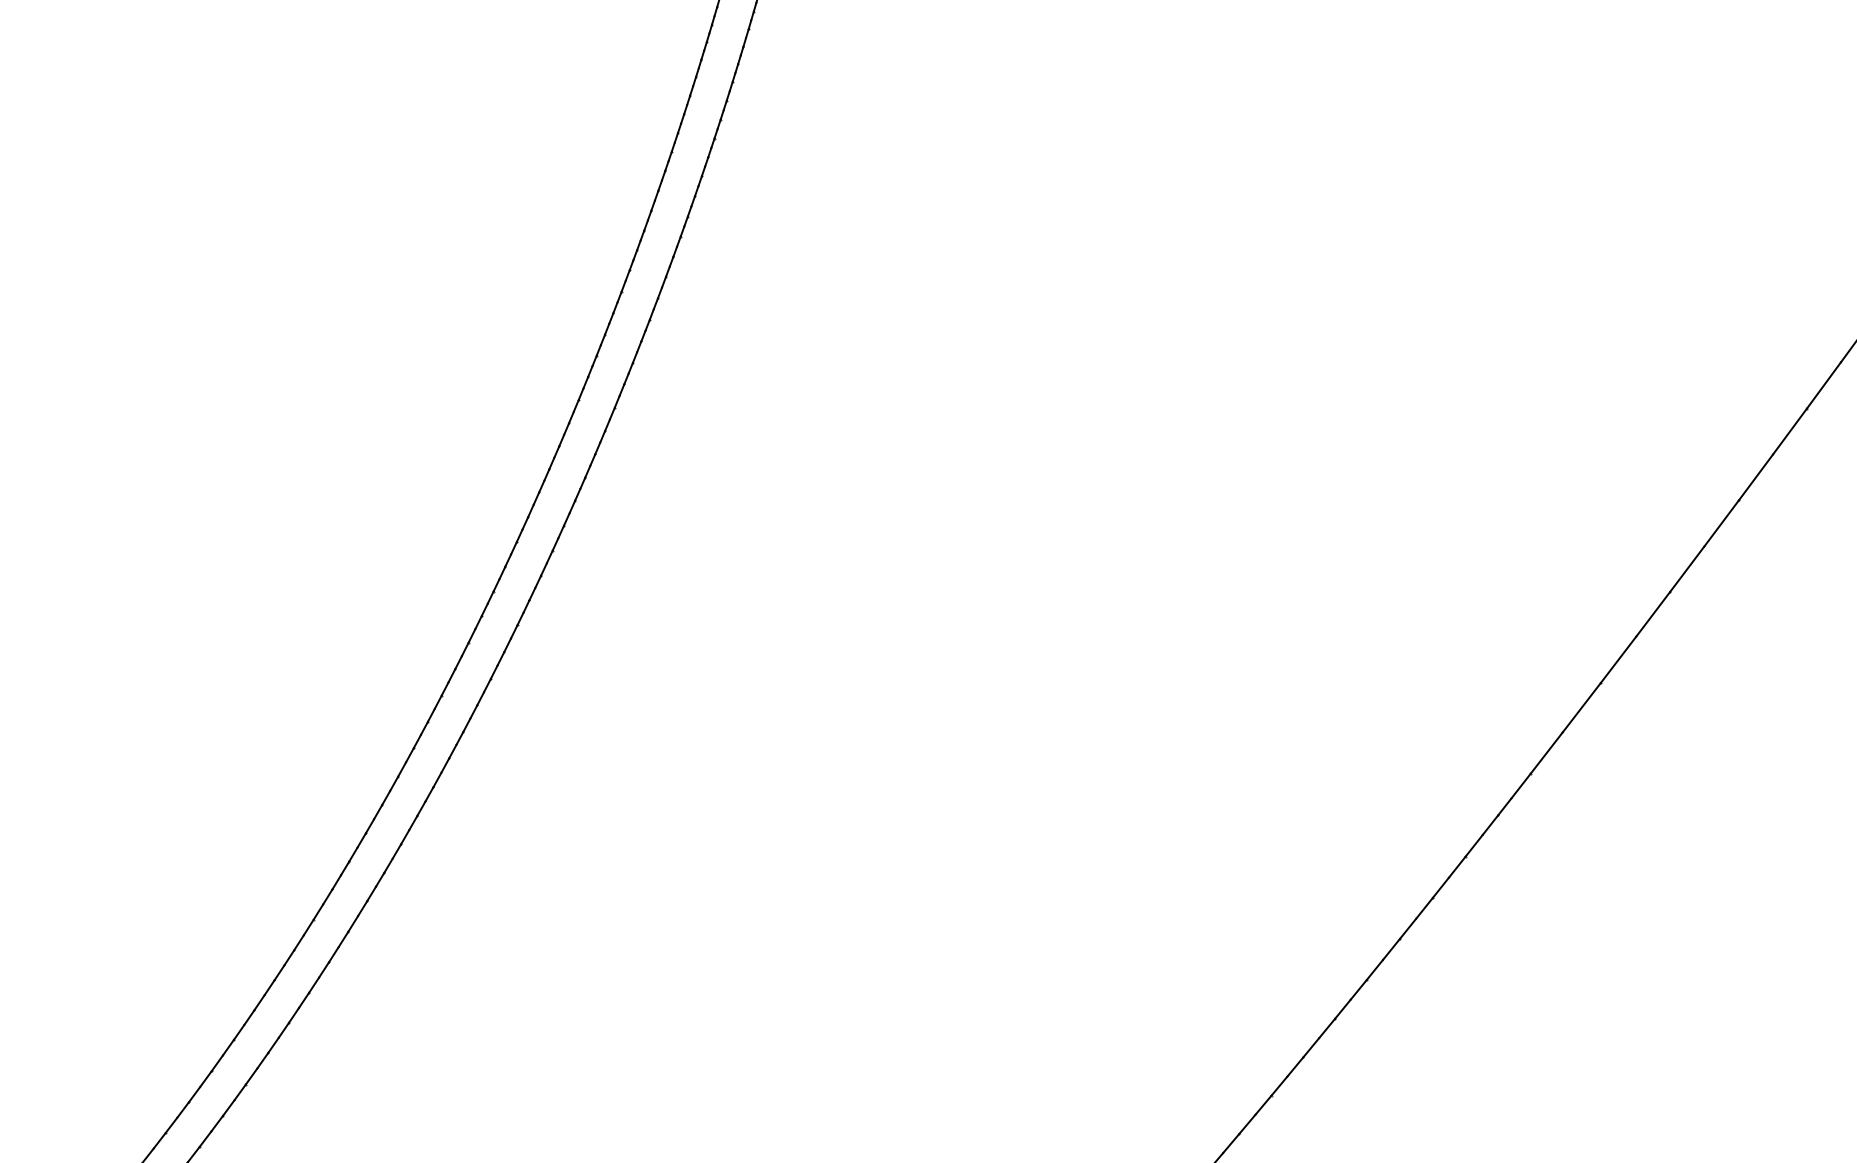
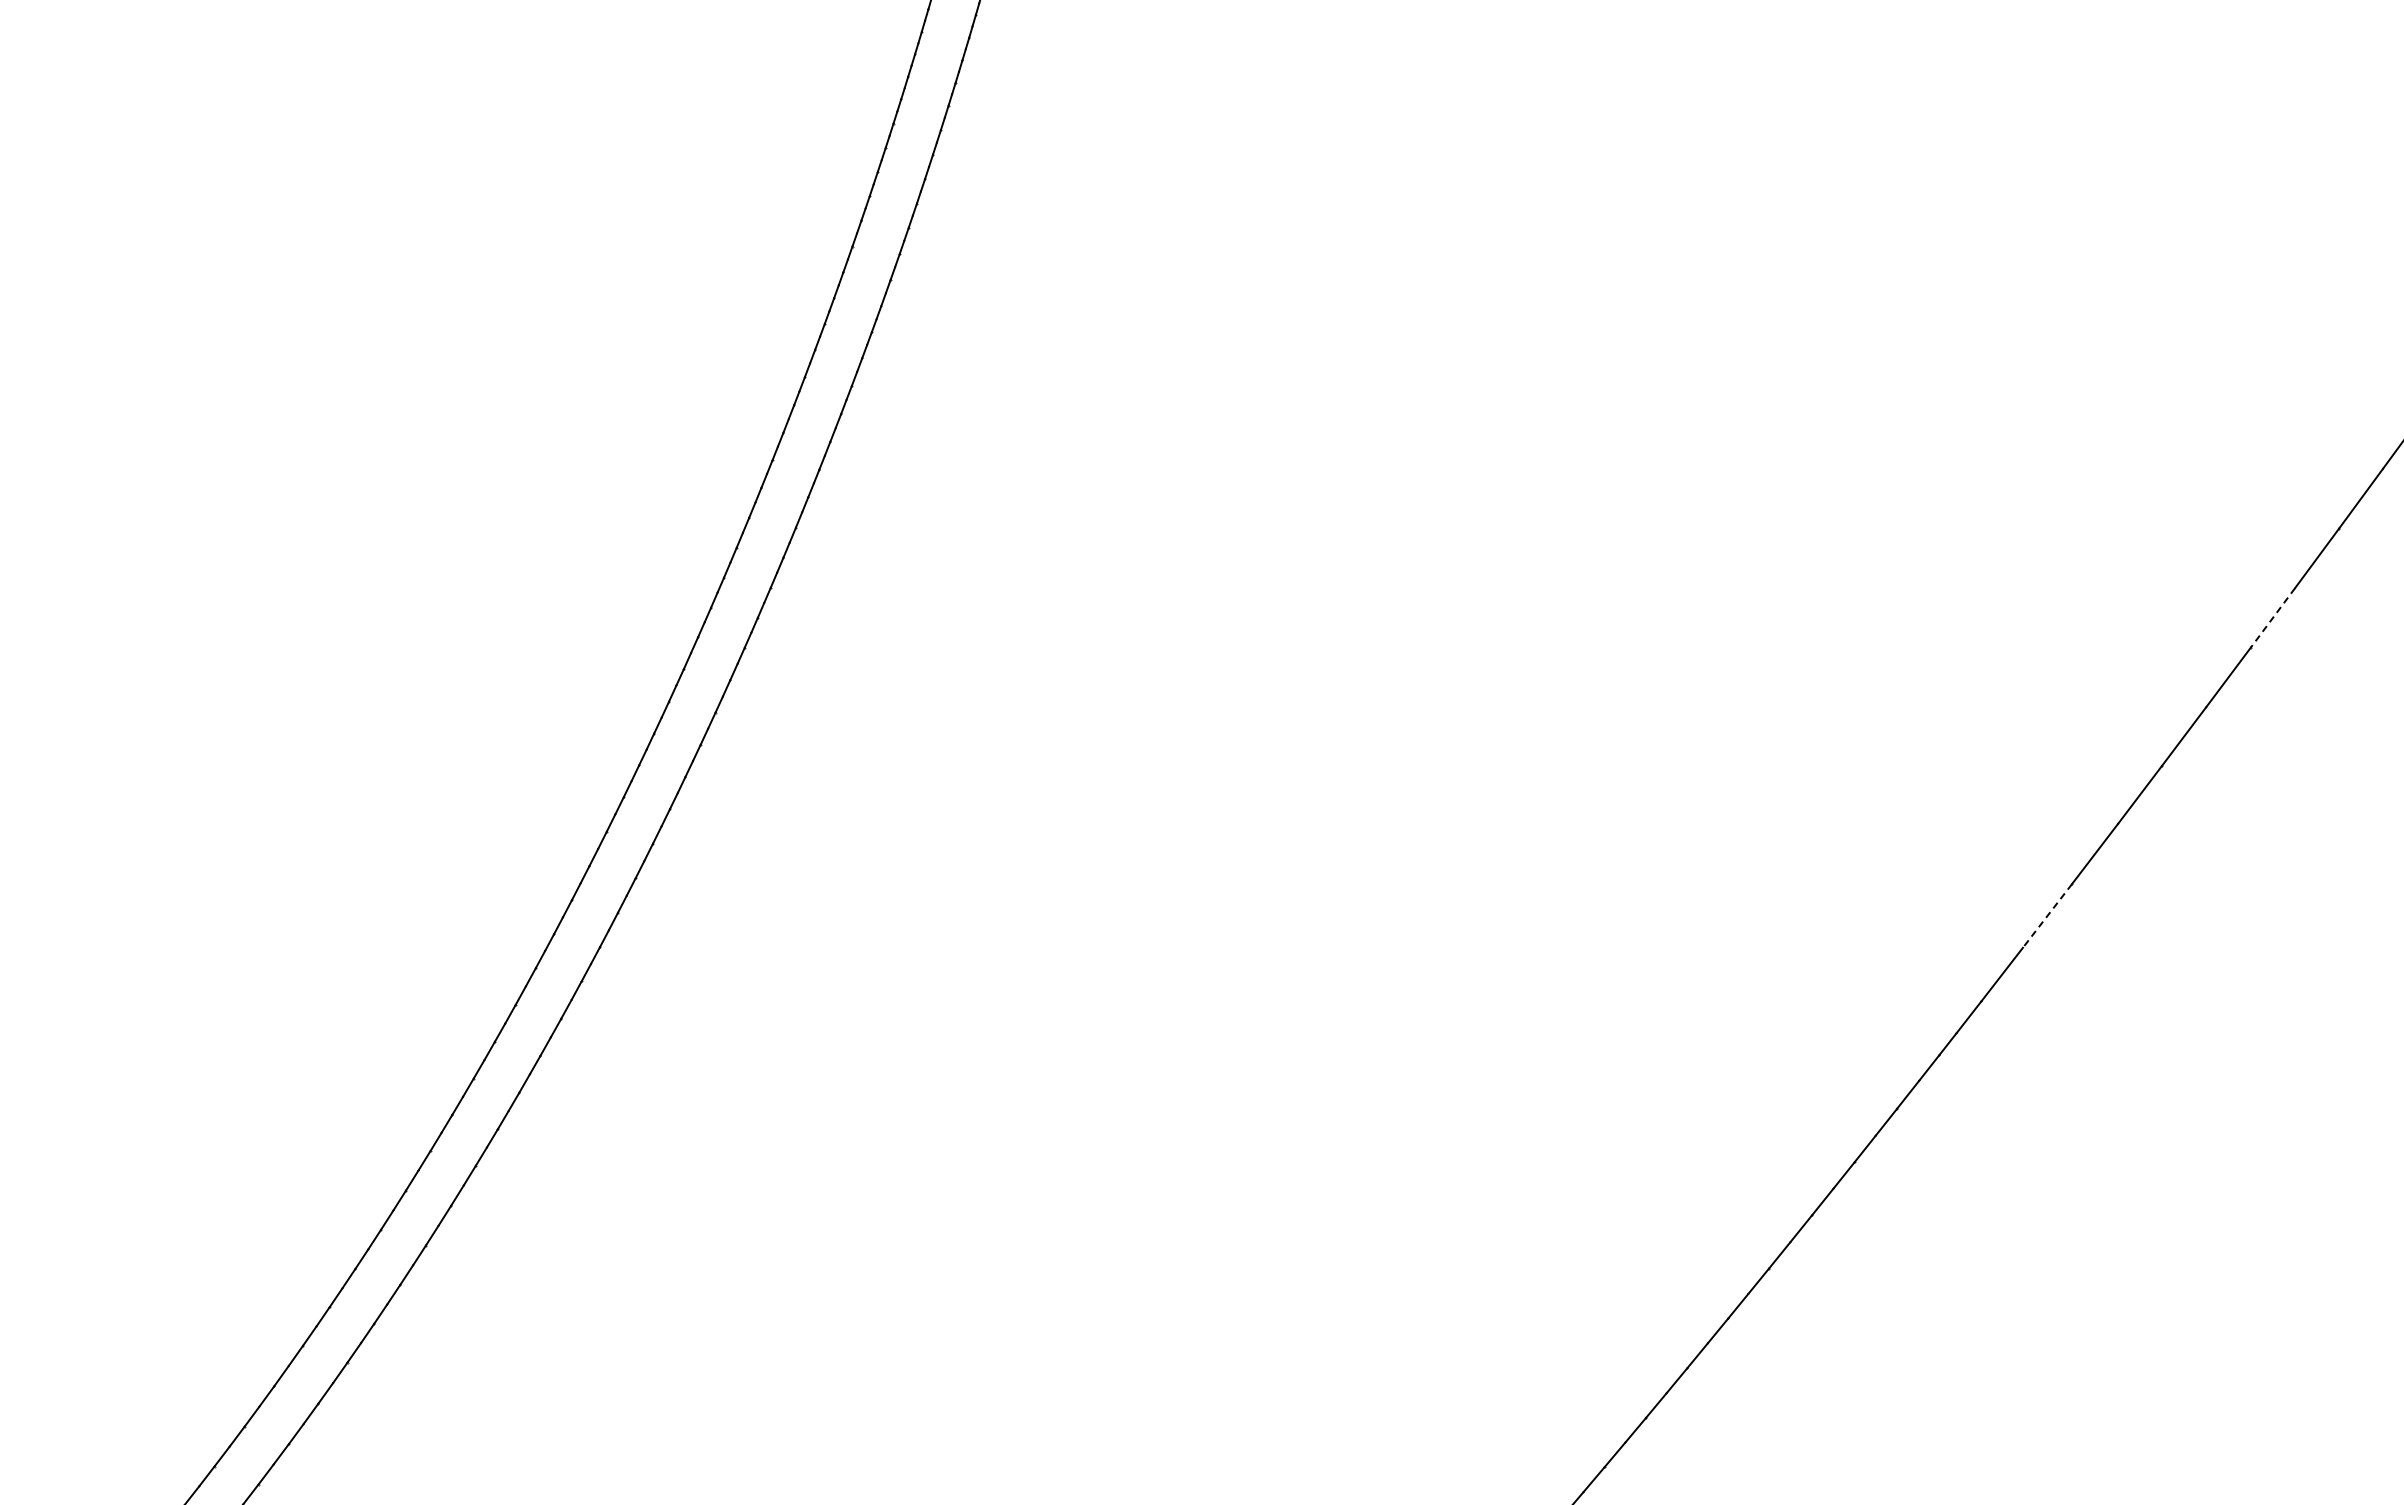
line: (1755, 477) -> (2272, 618), solid -> dashed
line: (1581, 708) -> (2047, 916), solid -> dashed

